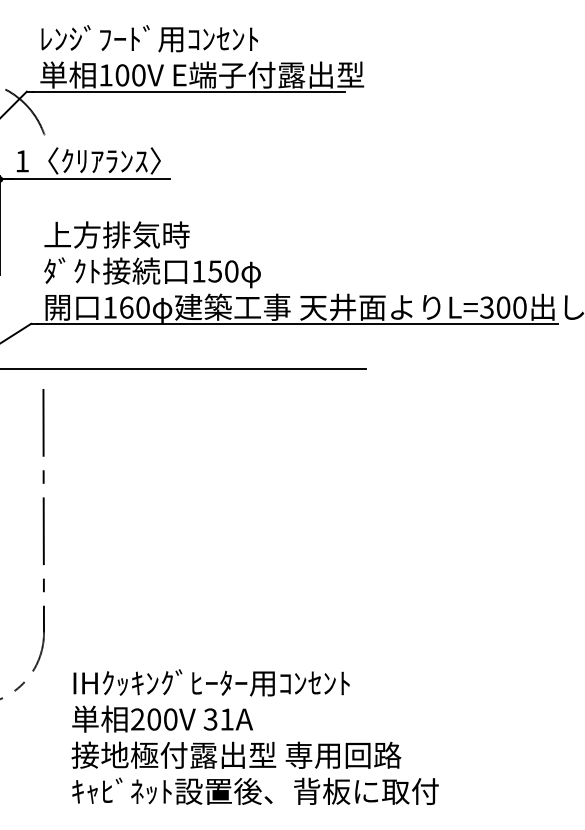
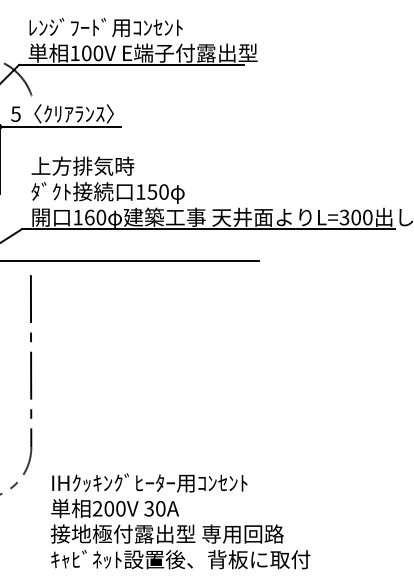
text: (21, 161) -> (15, 114), 1 -> 5
text: (226, 719) -> (160, 508), 31A -> 30A

